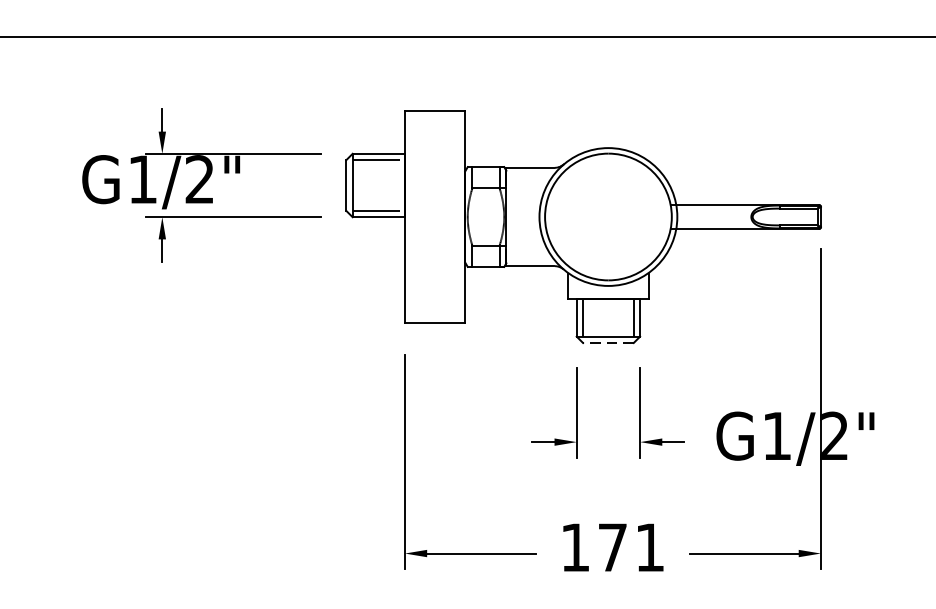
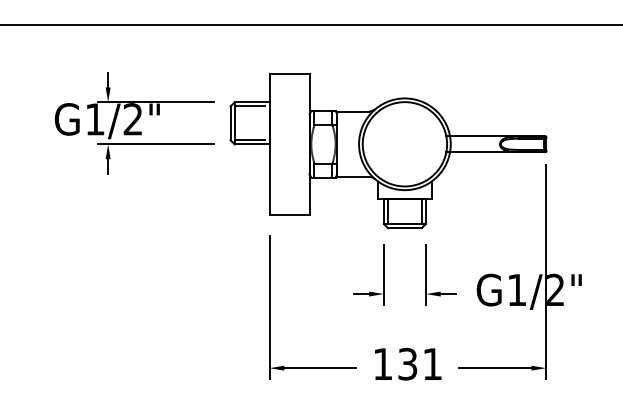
line: (607, 343) -> (404, 228), dashed -> solid
text: (612, 546) -> (407, 363), 171 -> 131

